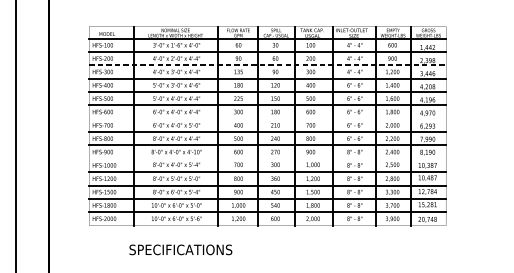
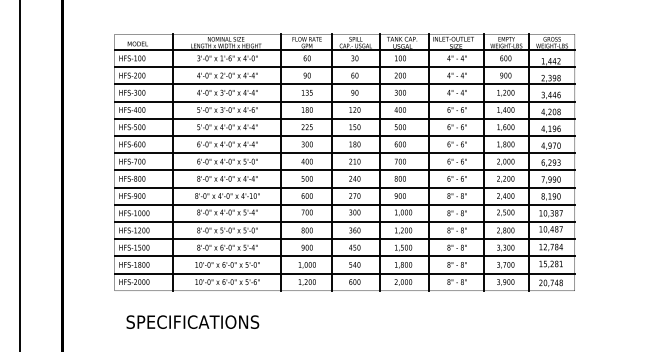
line: (268, 65) -> (345, 84), dashed -> solid
line: (267, 119) -> (344, 153), added
line: (267, 158) -> (344, 204), added
text: (180, 249) -> (192, 321), moved

